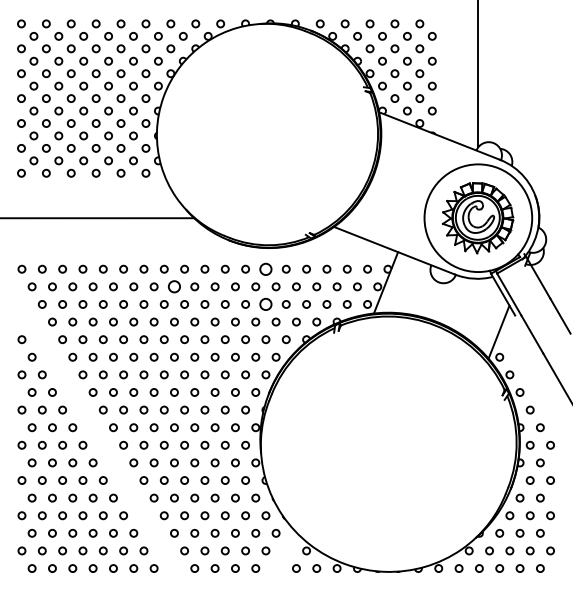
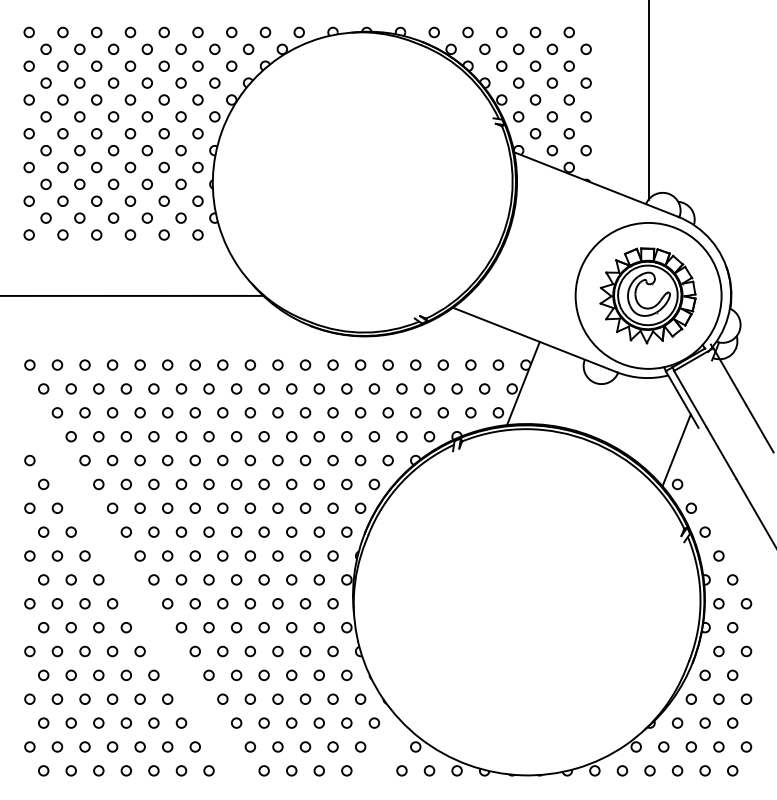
circle: (265, 268) -> (360, 364), size x0.62
circle: (174, 286) -> (236, 388), size x0.62
circle: (265, 304) -> (360, 412), size x0.62

